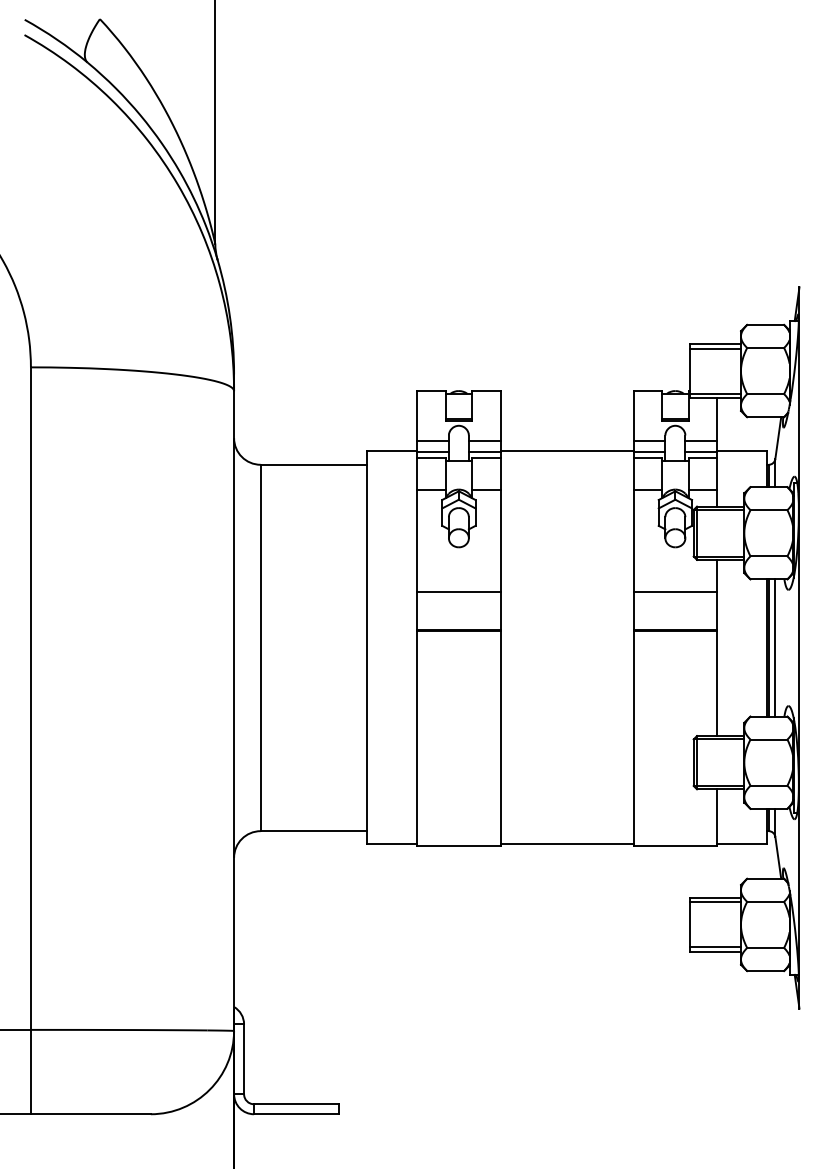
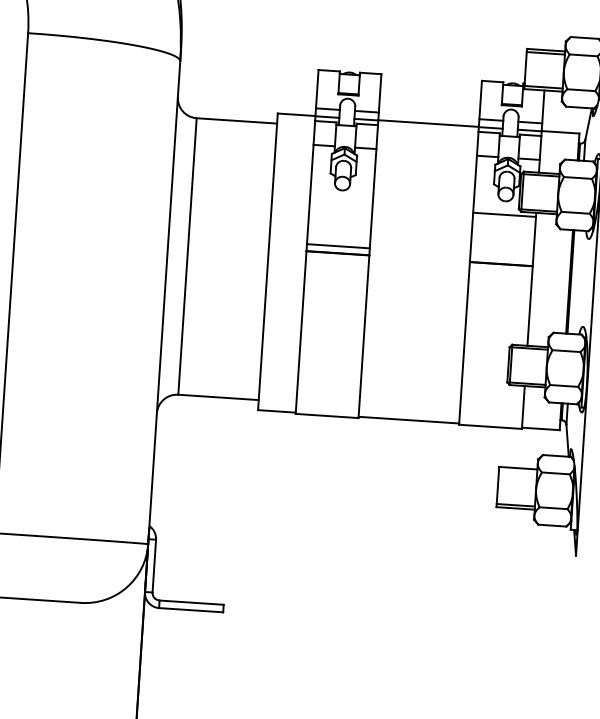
line: (458, 592) -> (338, 246), moved
line: (675, 592) -> (504, 215), moved
line: (775, 647) -> (576, 281), removed
line: (715, 902) -> (517, 471), removed

